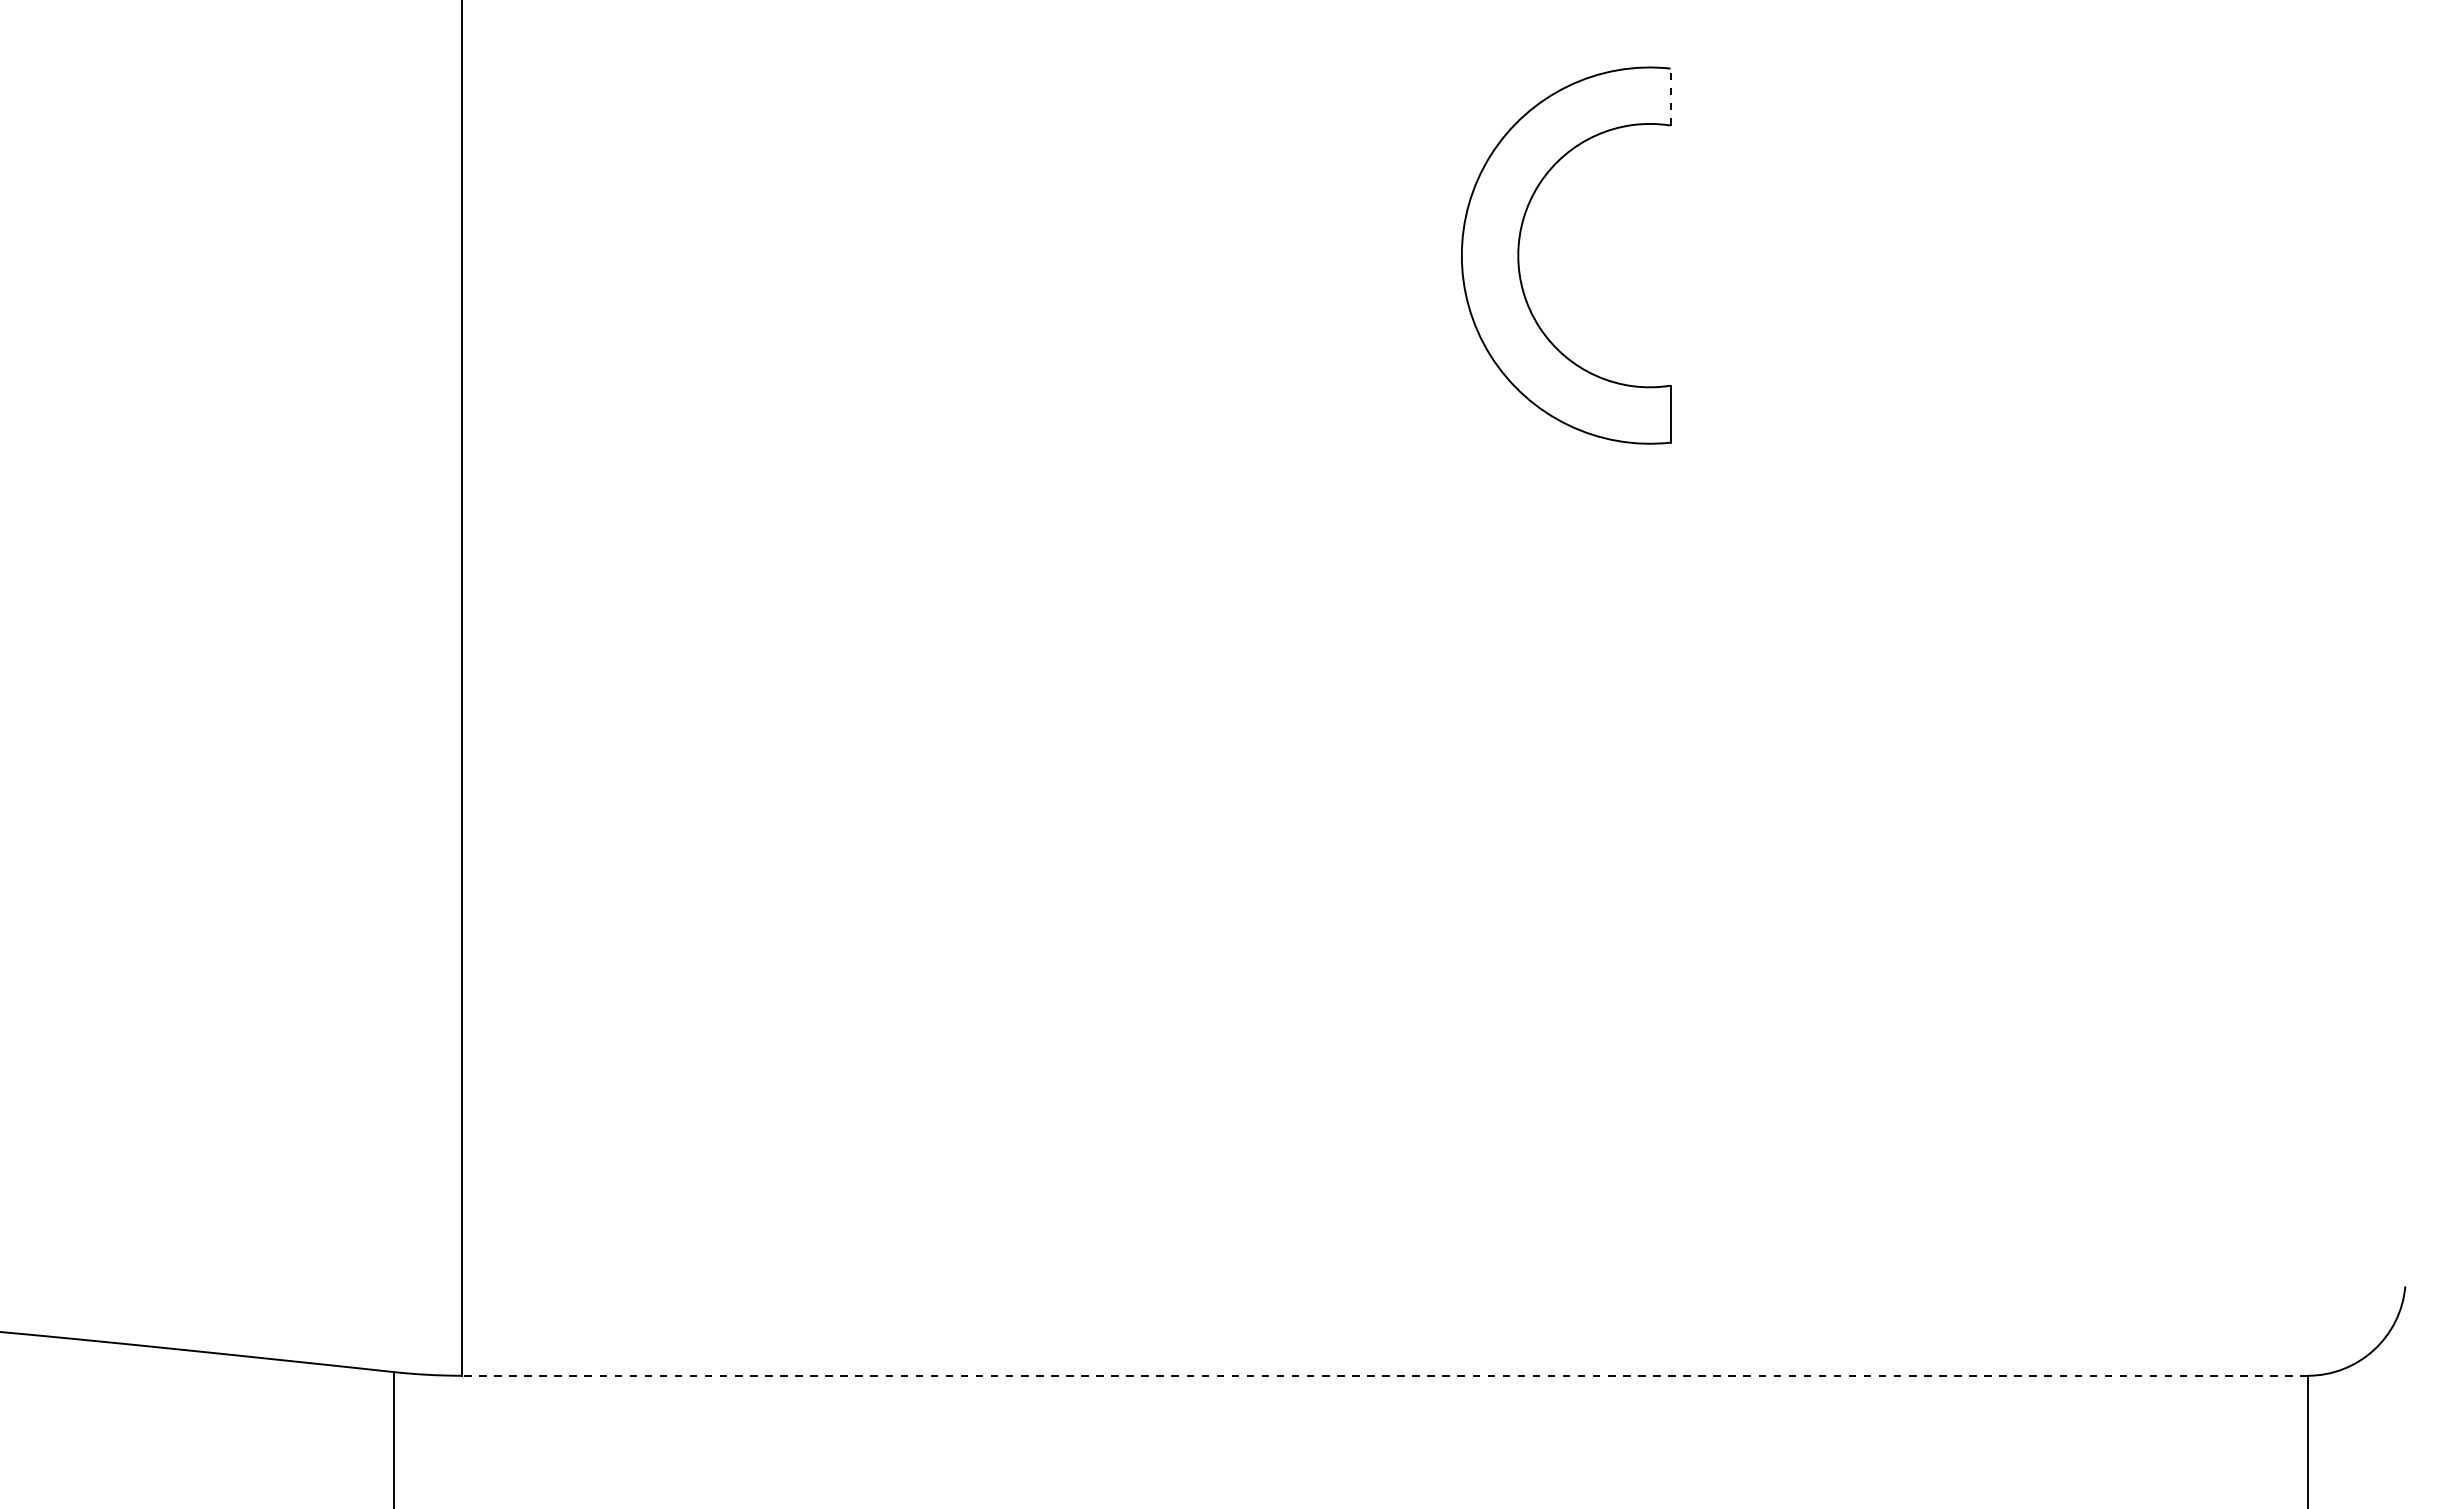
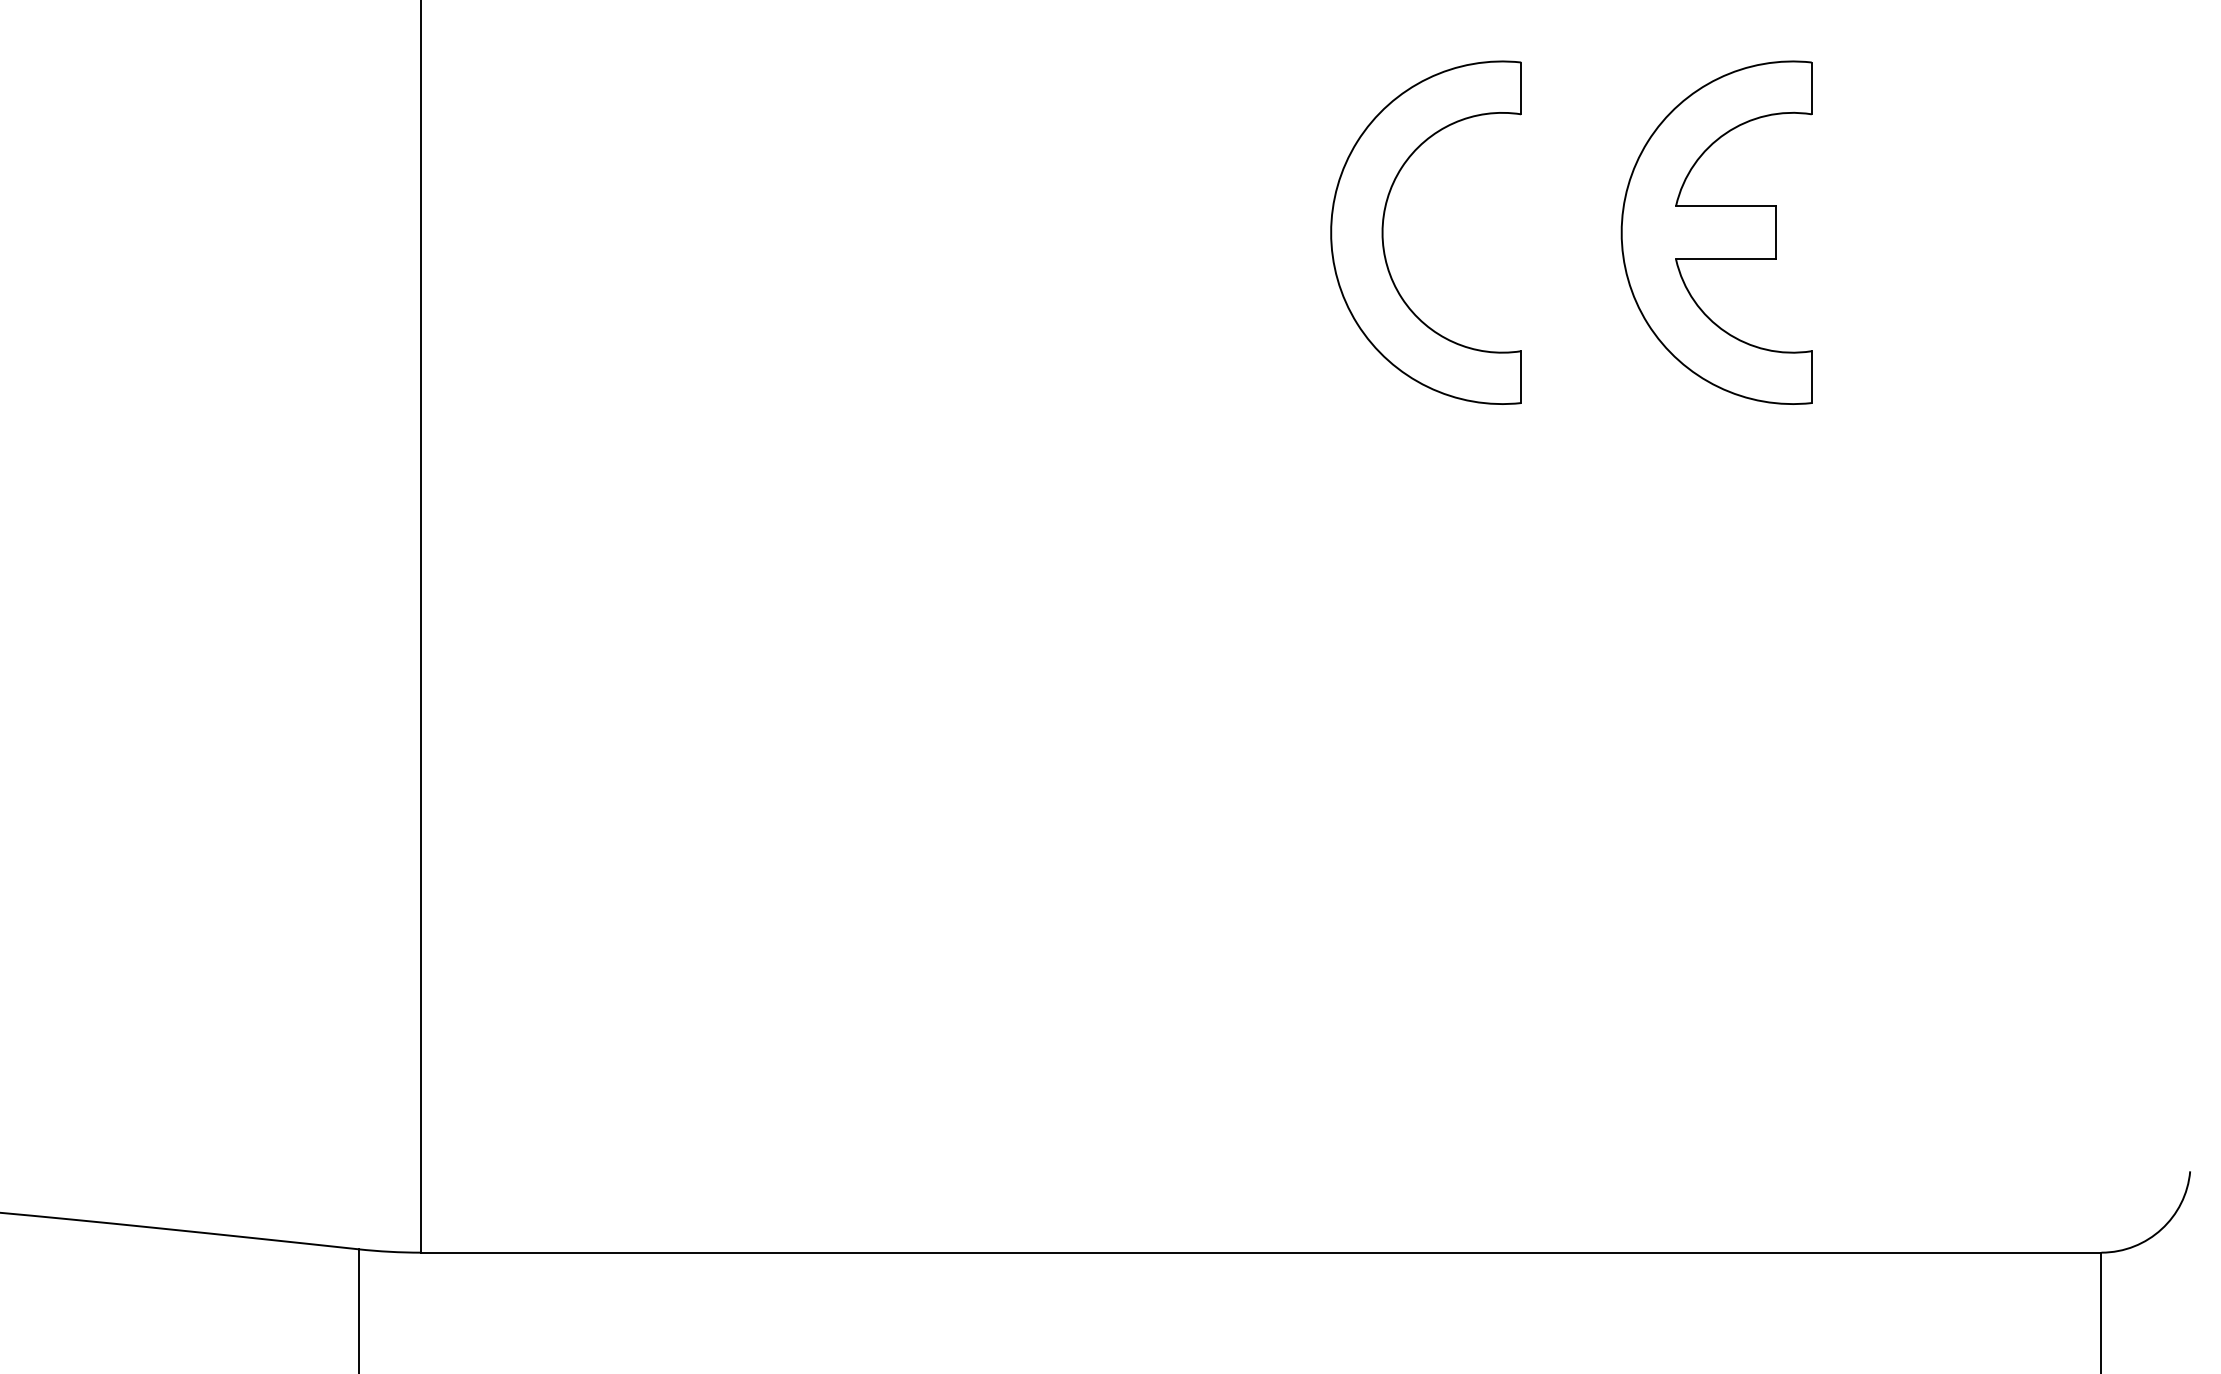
line: (1670, 96) -> (1521, 87), dashed -> solid
part: (1885, 255) -> (1716, 232), added
line: (1385, 1375) -> (1261, 1252), dashed -> solid

